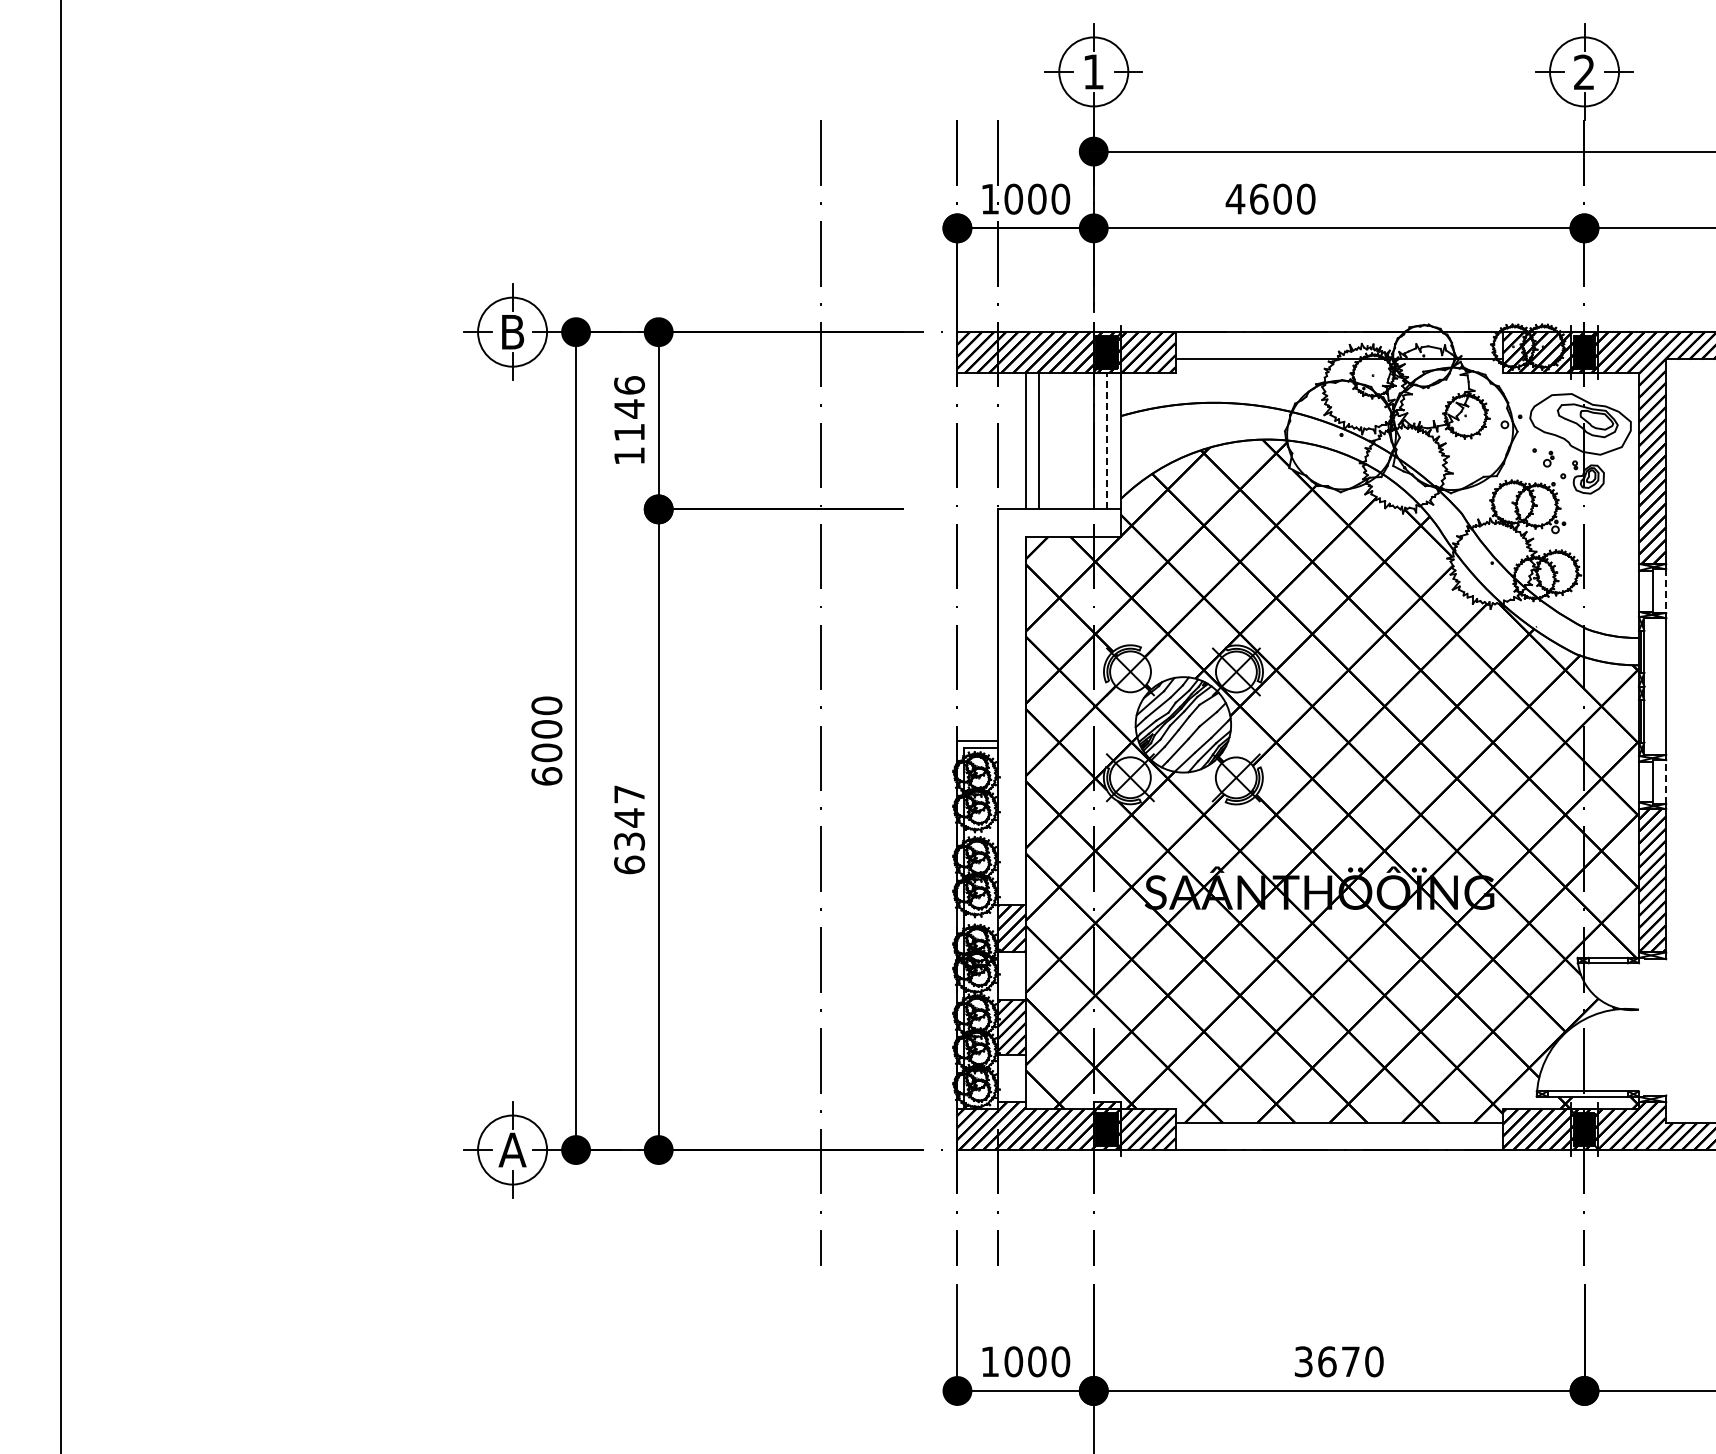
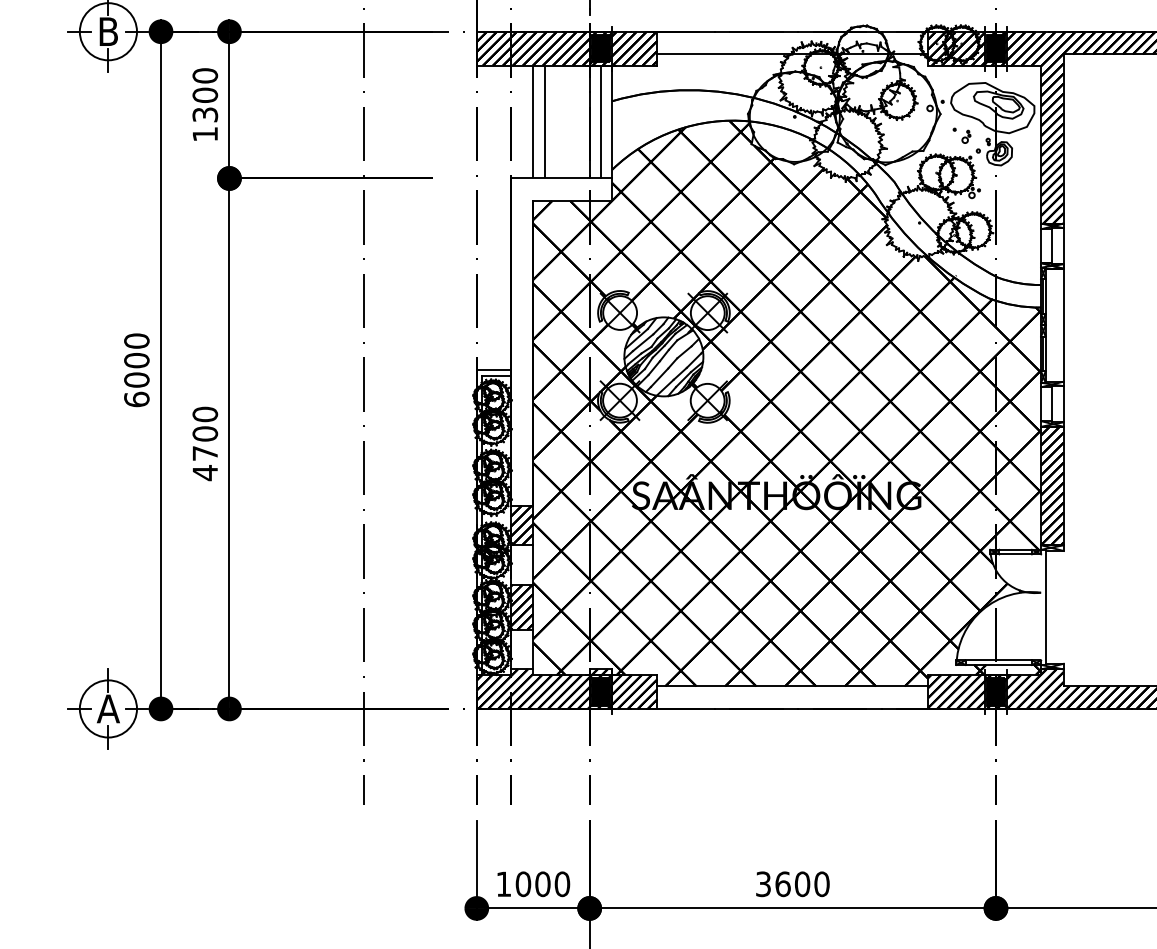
text: (629, 408) -> (205, 94), 1146 -> 1300
line: (1107, 440) -> (601, 121), dashed -> solid
line: (1666, 591) -> (1063, 246), dashed -> solid
line: (1666, 782) -> (1063, 404), dashed -> solid
text: (629, 829) -> (205, 443), 6347 -> 4700
line: (1644, 1027) -> (1045, 607), added
text: (1350, 1361) -> (802, 884), 3670 -> 3600

